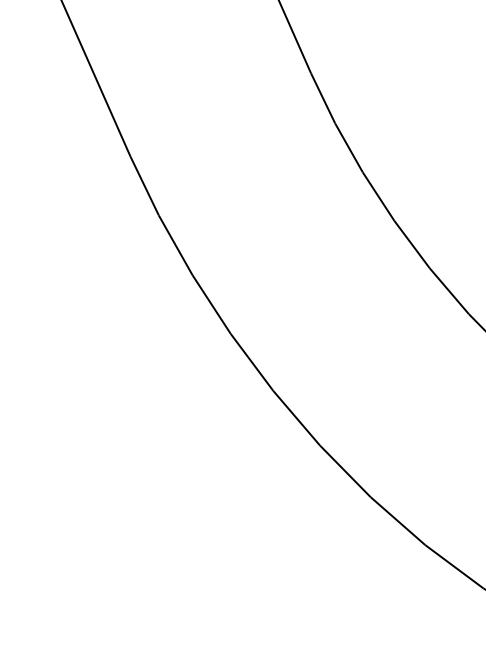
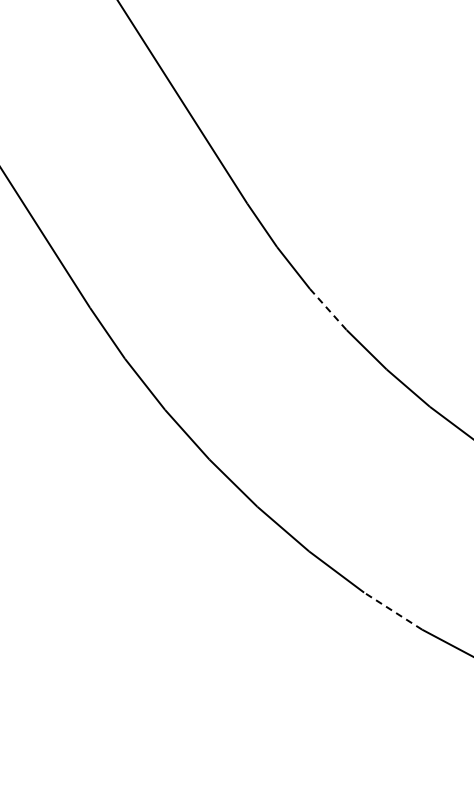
line: (378, 196) -> (328, 309), solid -> dashed
line: (397, 520) -> (392, 610), solid -> dashed

